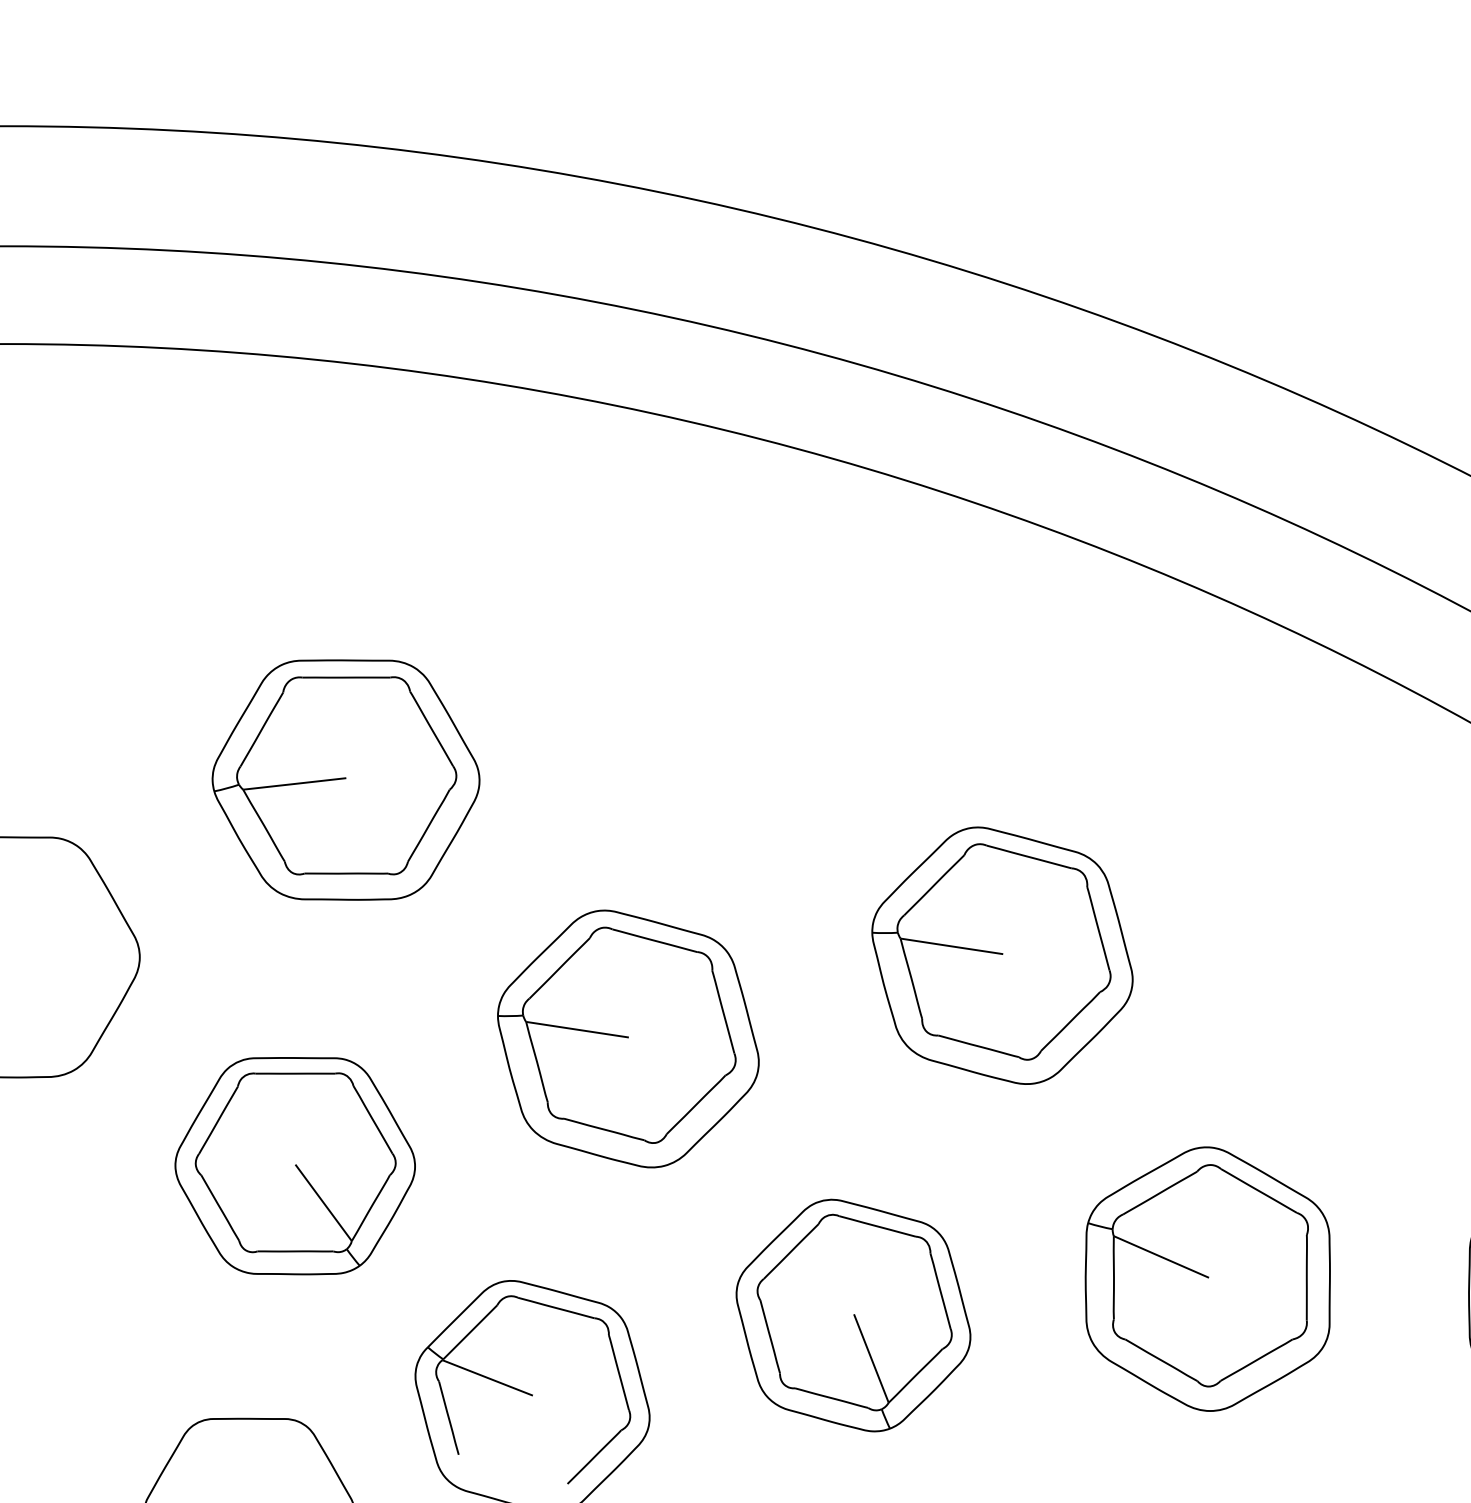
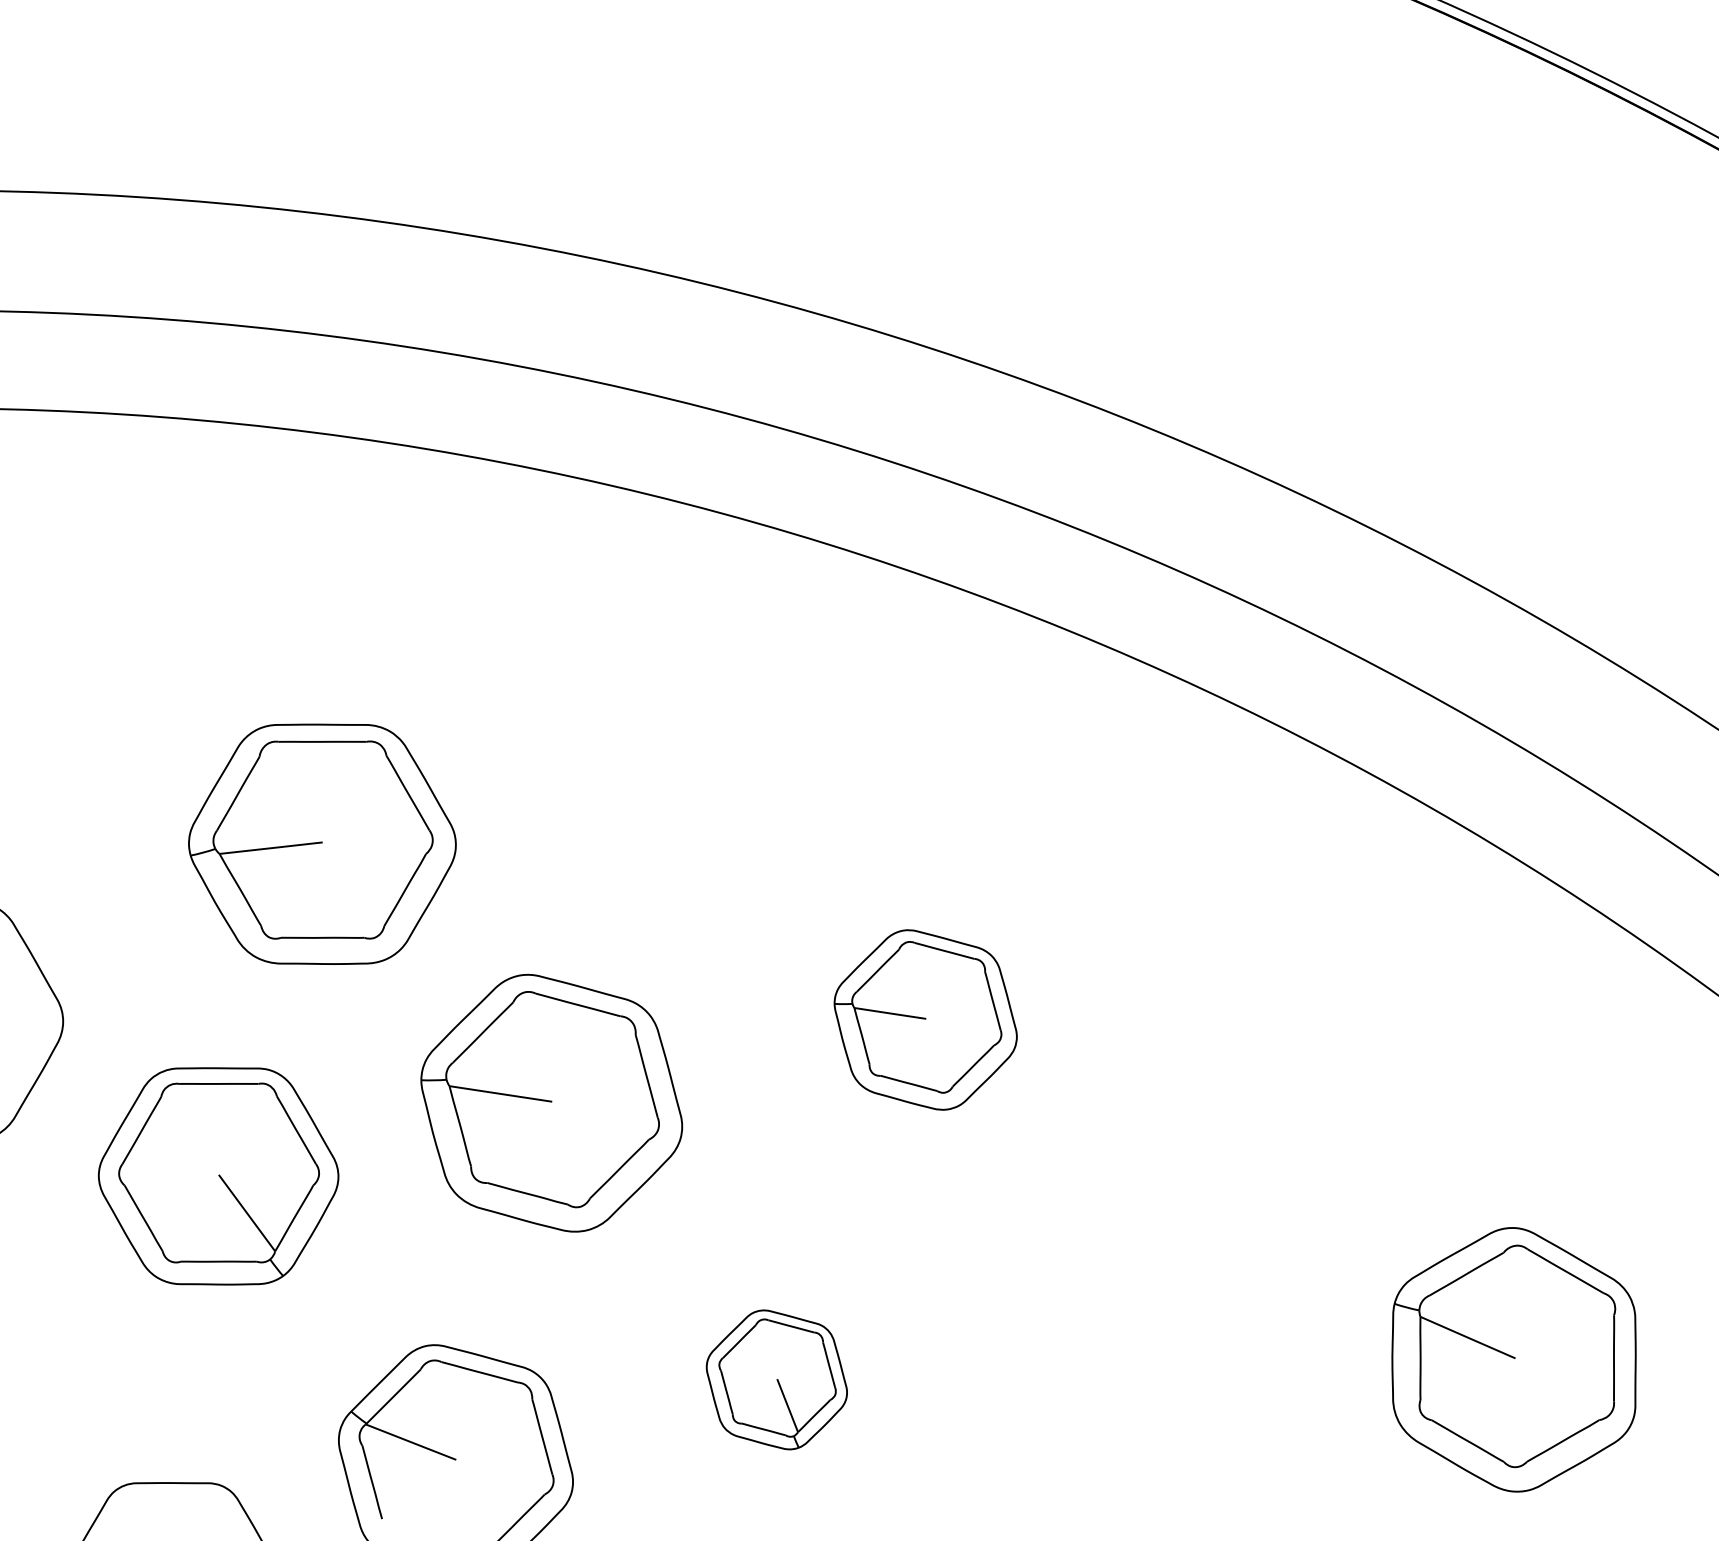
part: (346, 779) -> (322, 843), moved
part: (1002, 955) -> (925, 1019), size x0.7
part: (295, 1166) -> (218, 1176), moved
part: (1208, 1279) -> (1131, 1343), removed
part: (853, 1315) -> (776, 1379), size x0.6

